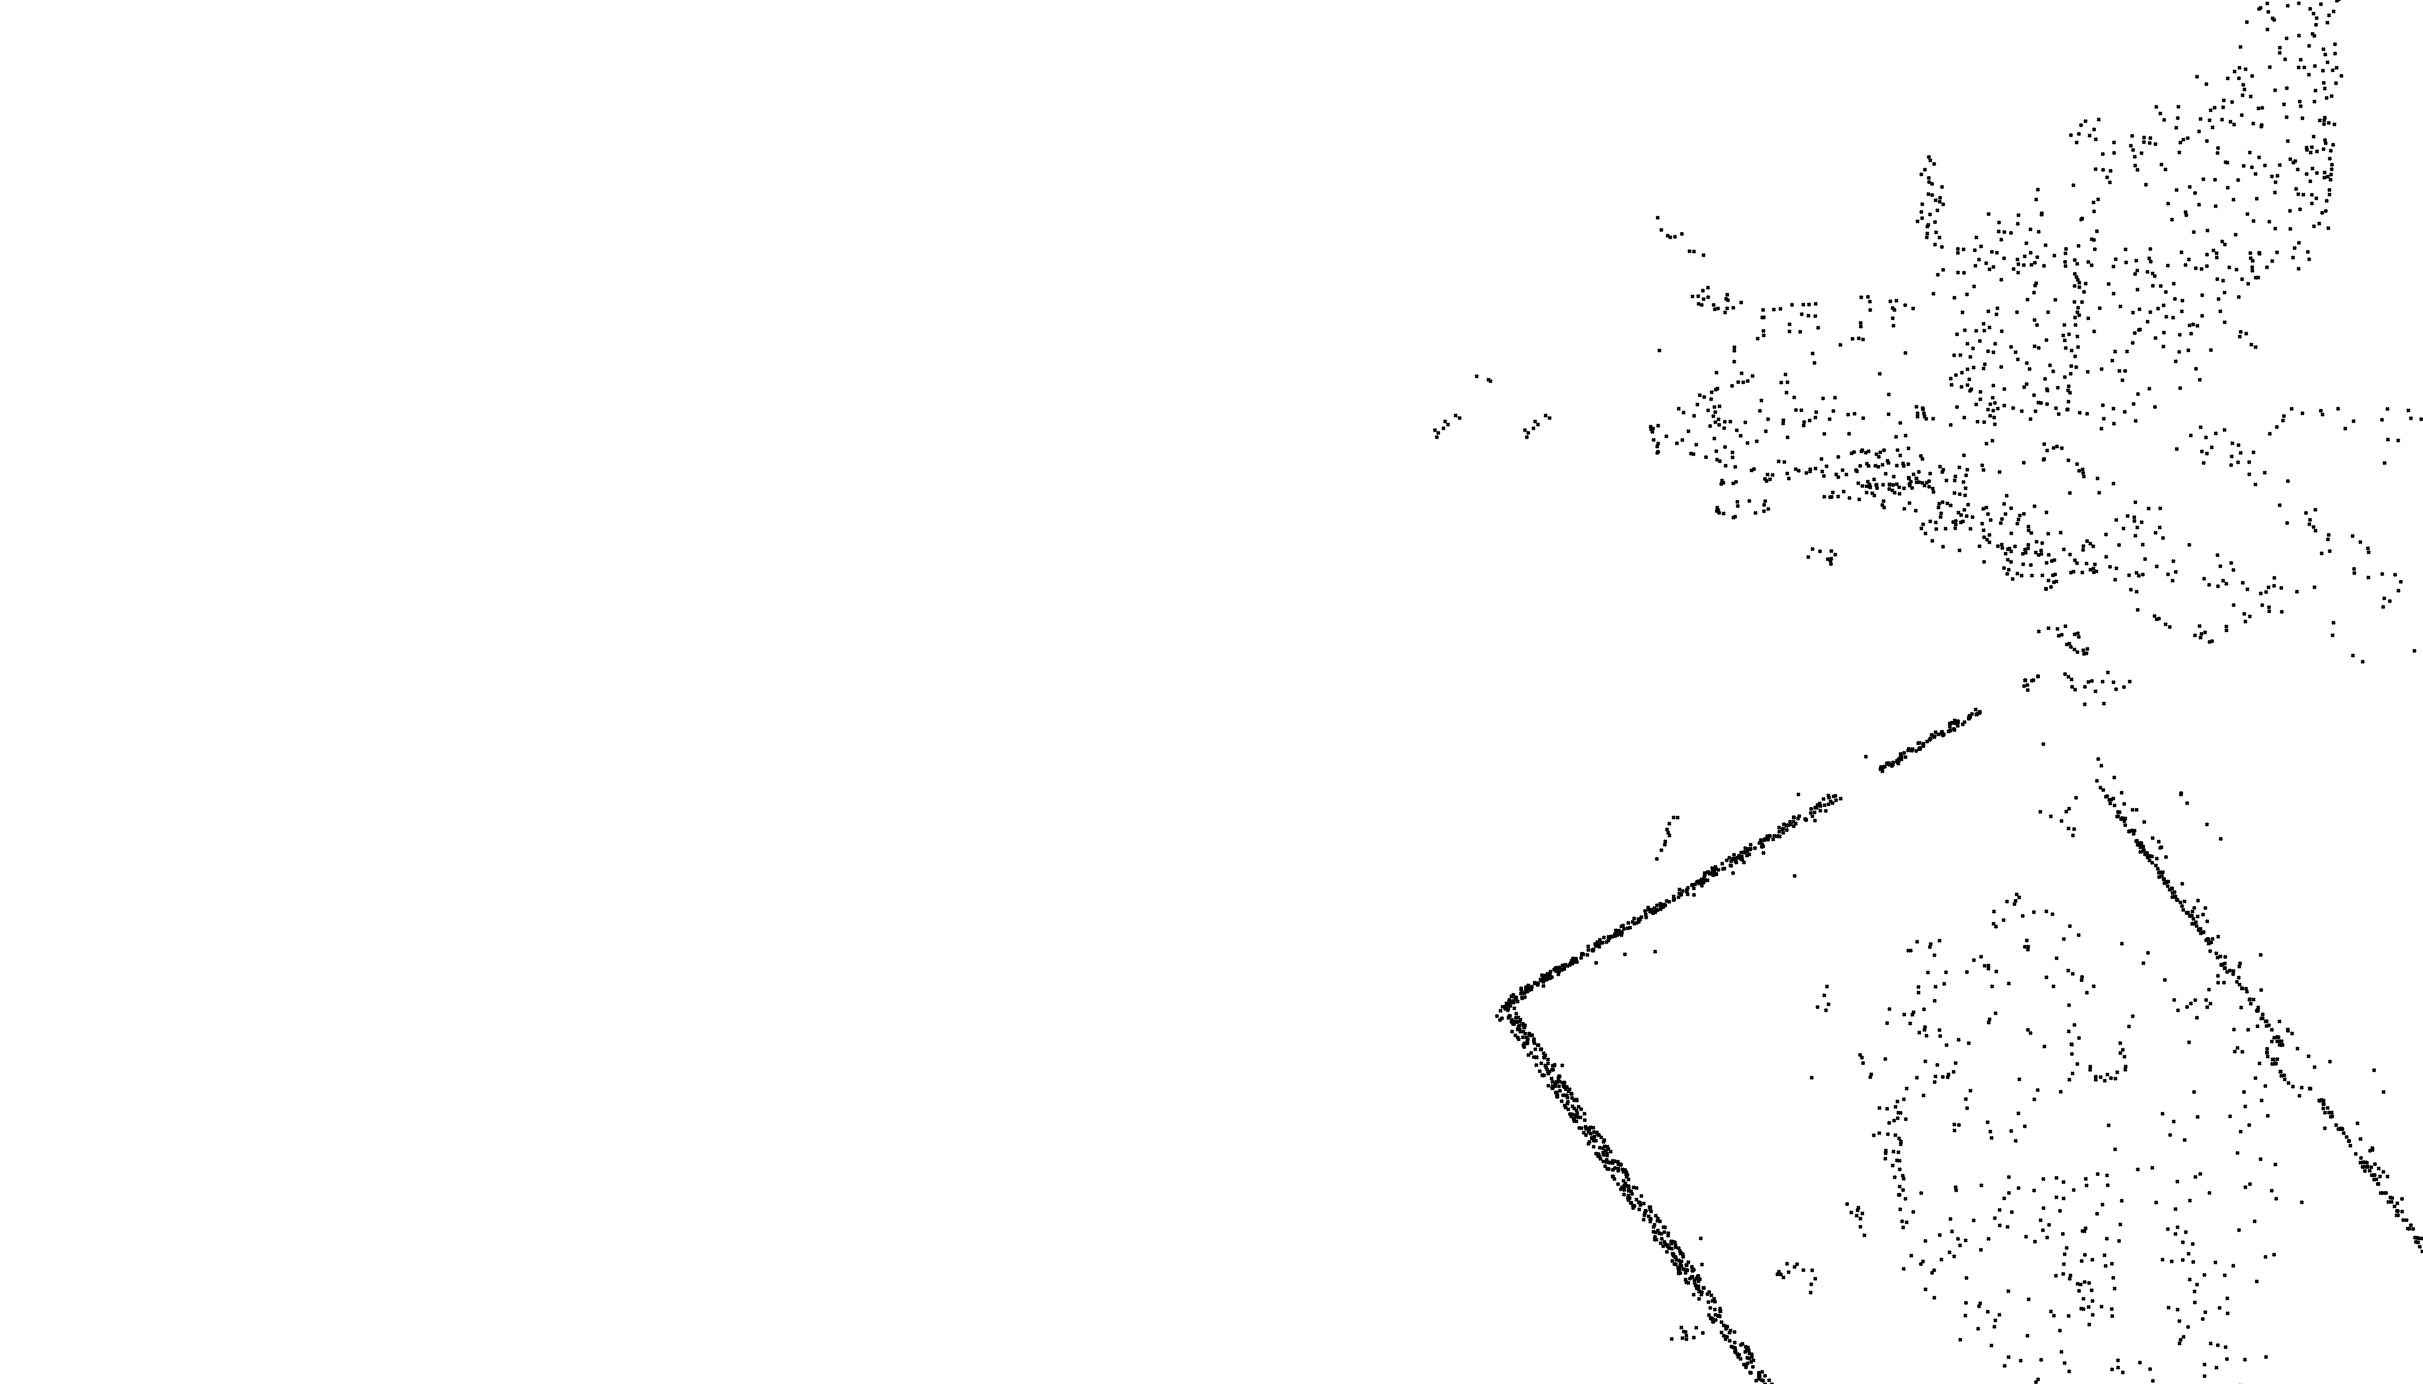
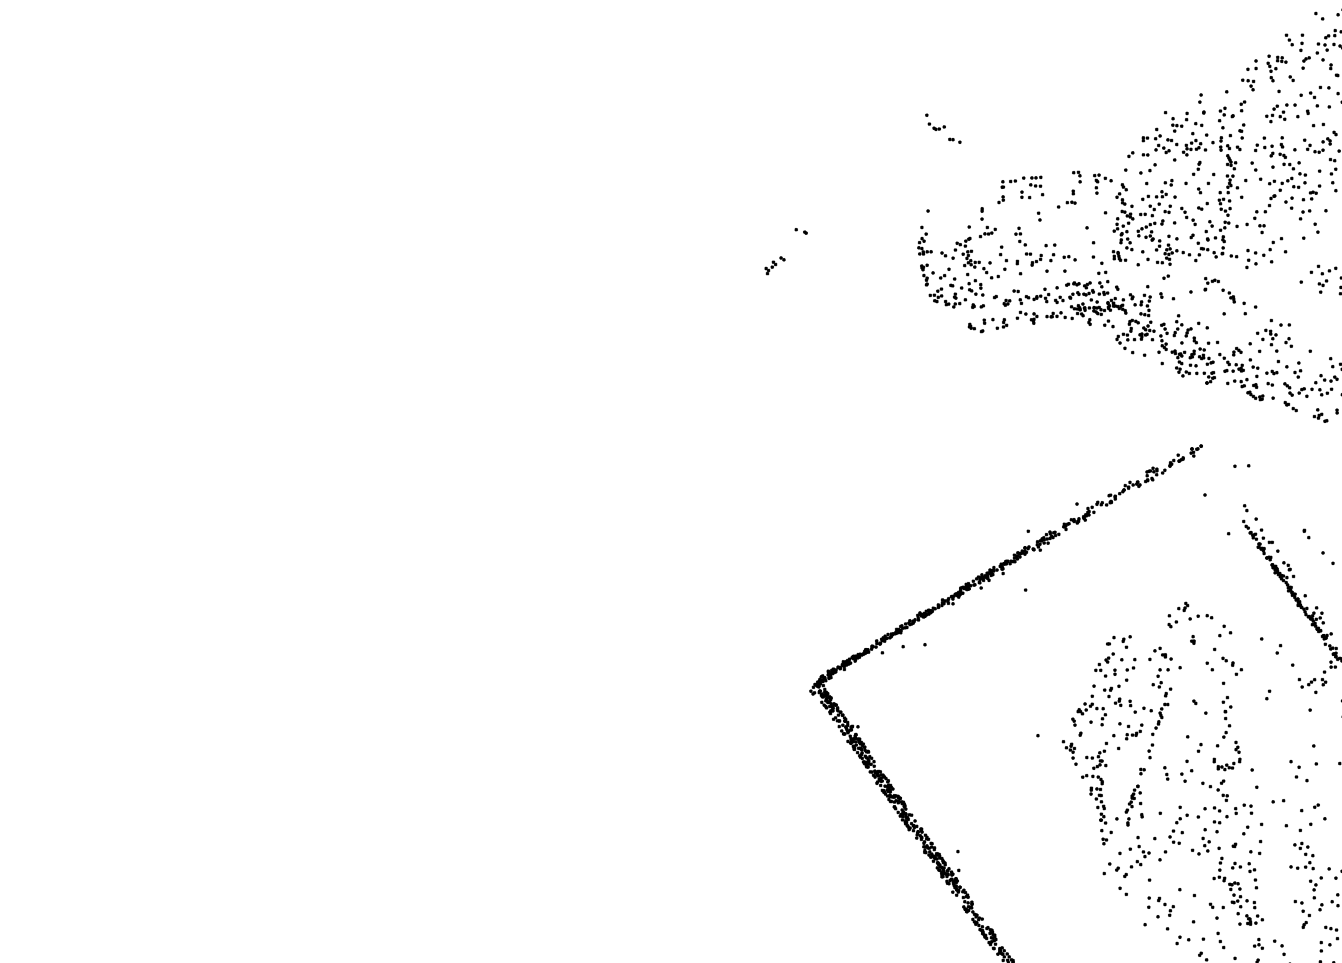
part: (2084, 130) -> (1276, 112), moved
part: (1929, 201) -> (1122, 216), moved
part: (2066, 221) -> (1221, 117), added
part: (1716, 299) -> (947, 297), moved
part: (1654, 391) -> (924, 240), added
part: (1537, 425) -> (840, 265), removed
part: (1821, 556) -> (1026, 317), moved
part: (2063, 639) -> (1245, 389), moved
part: (2097, 681) -> (1308, 389), moved
part: (1929, 740) -> (1122, 492), size x1.67
part: (2056, 821) -> (1214, 790), moved
part: (1667, 837) -> (1160, 718), moved
part: (1903, 979) -> (1104, 664), added
part: (1822, 998) -> (1156, 678), moved
part: (2106, 1072) -> (1226, 763), moved
part: (1943, 1174) -> (1133, 805), added
part: (1855, 1219) -> (1069, 752), moved
part: (1790, 1273) -> (1087, 710), moved
part: (1686, 1332) -> (1250, 919), moved

